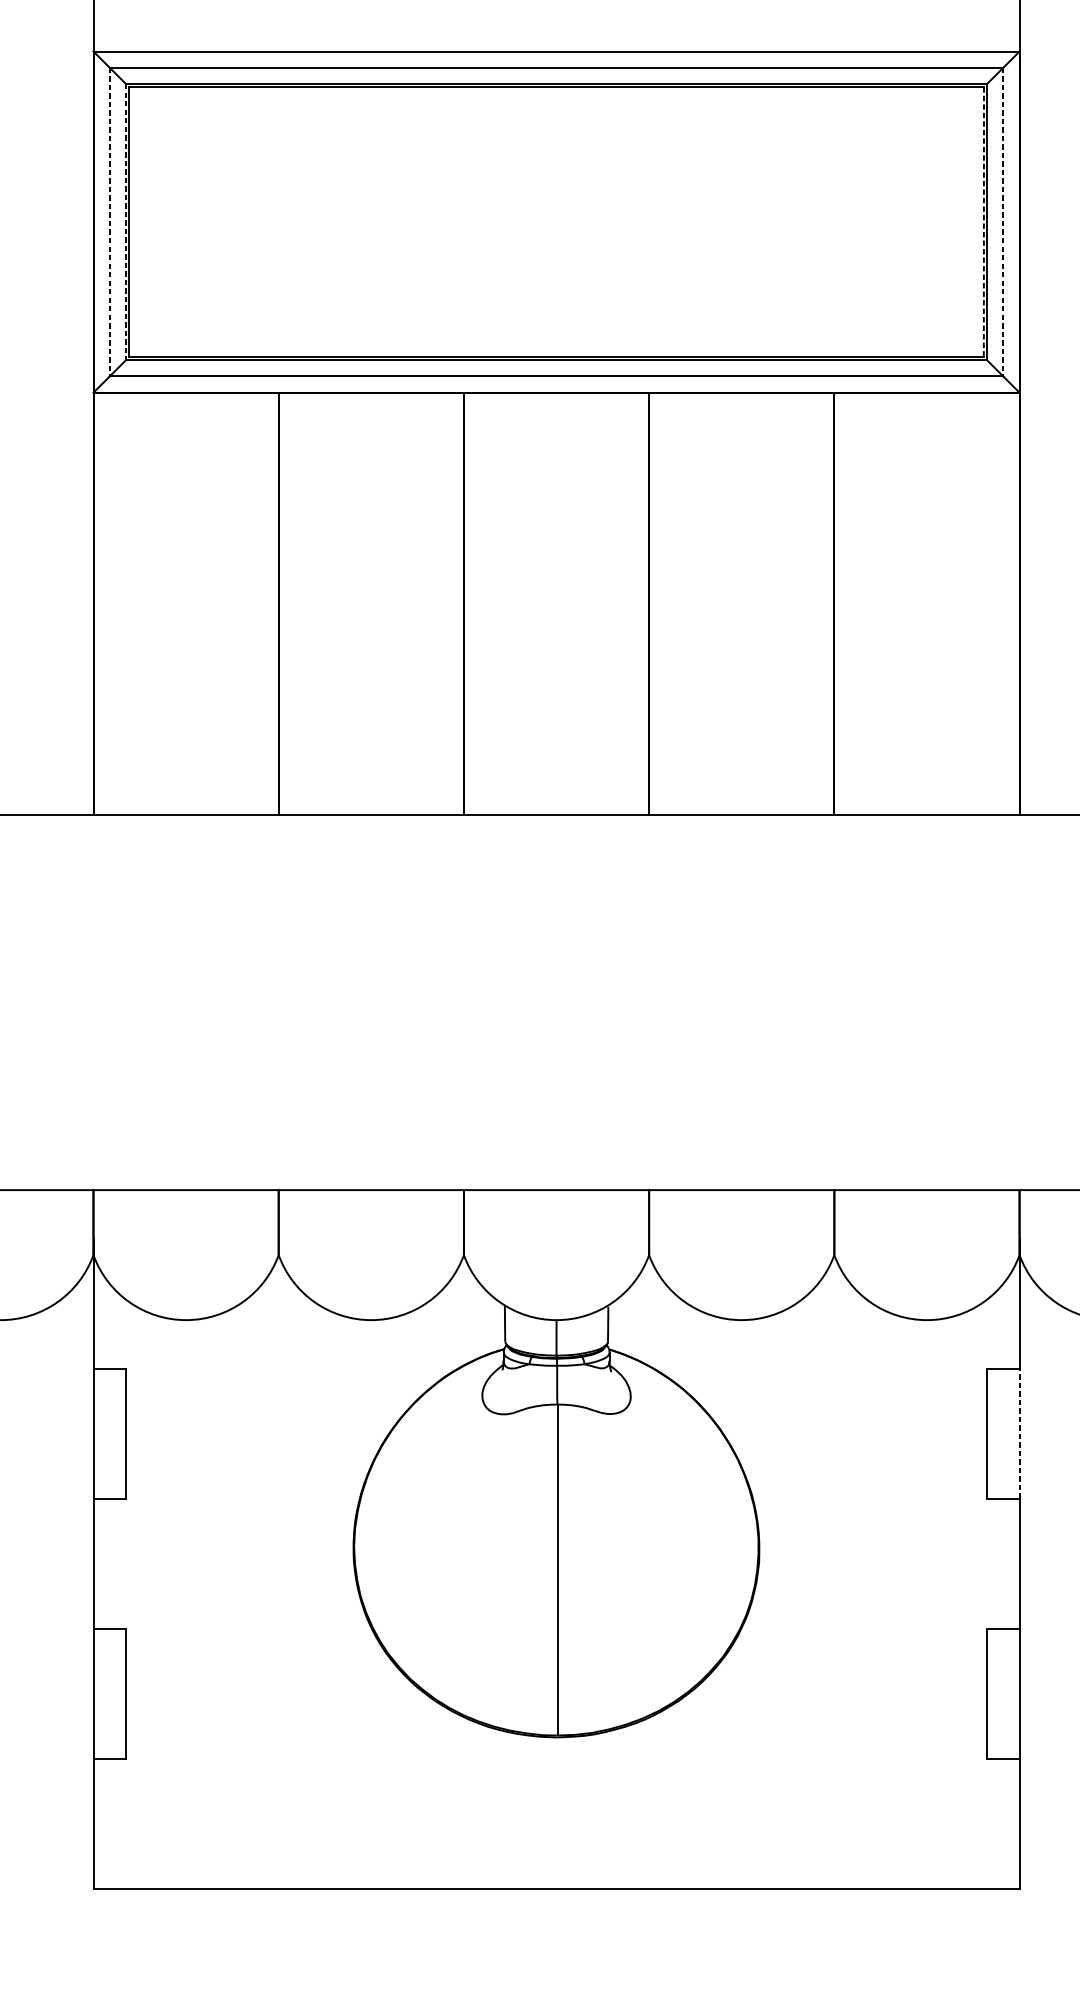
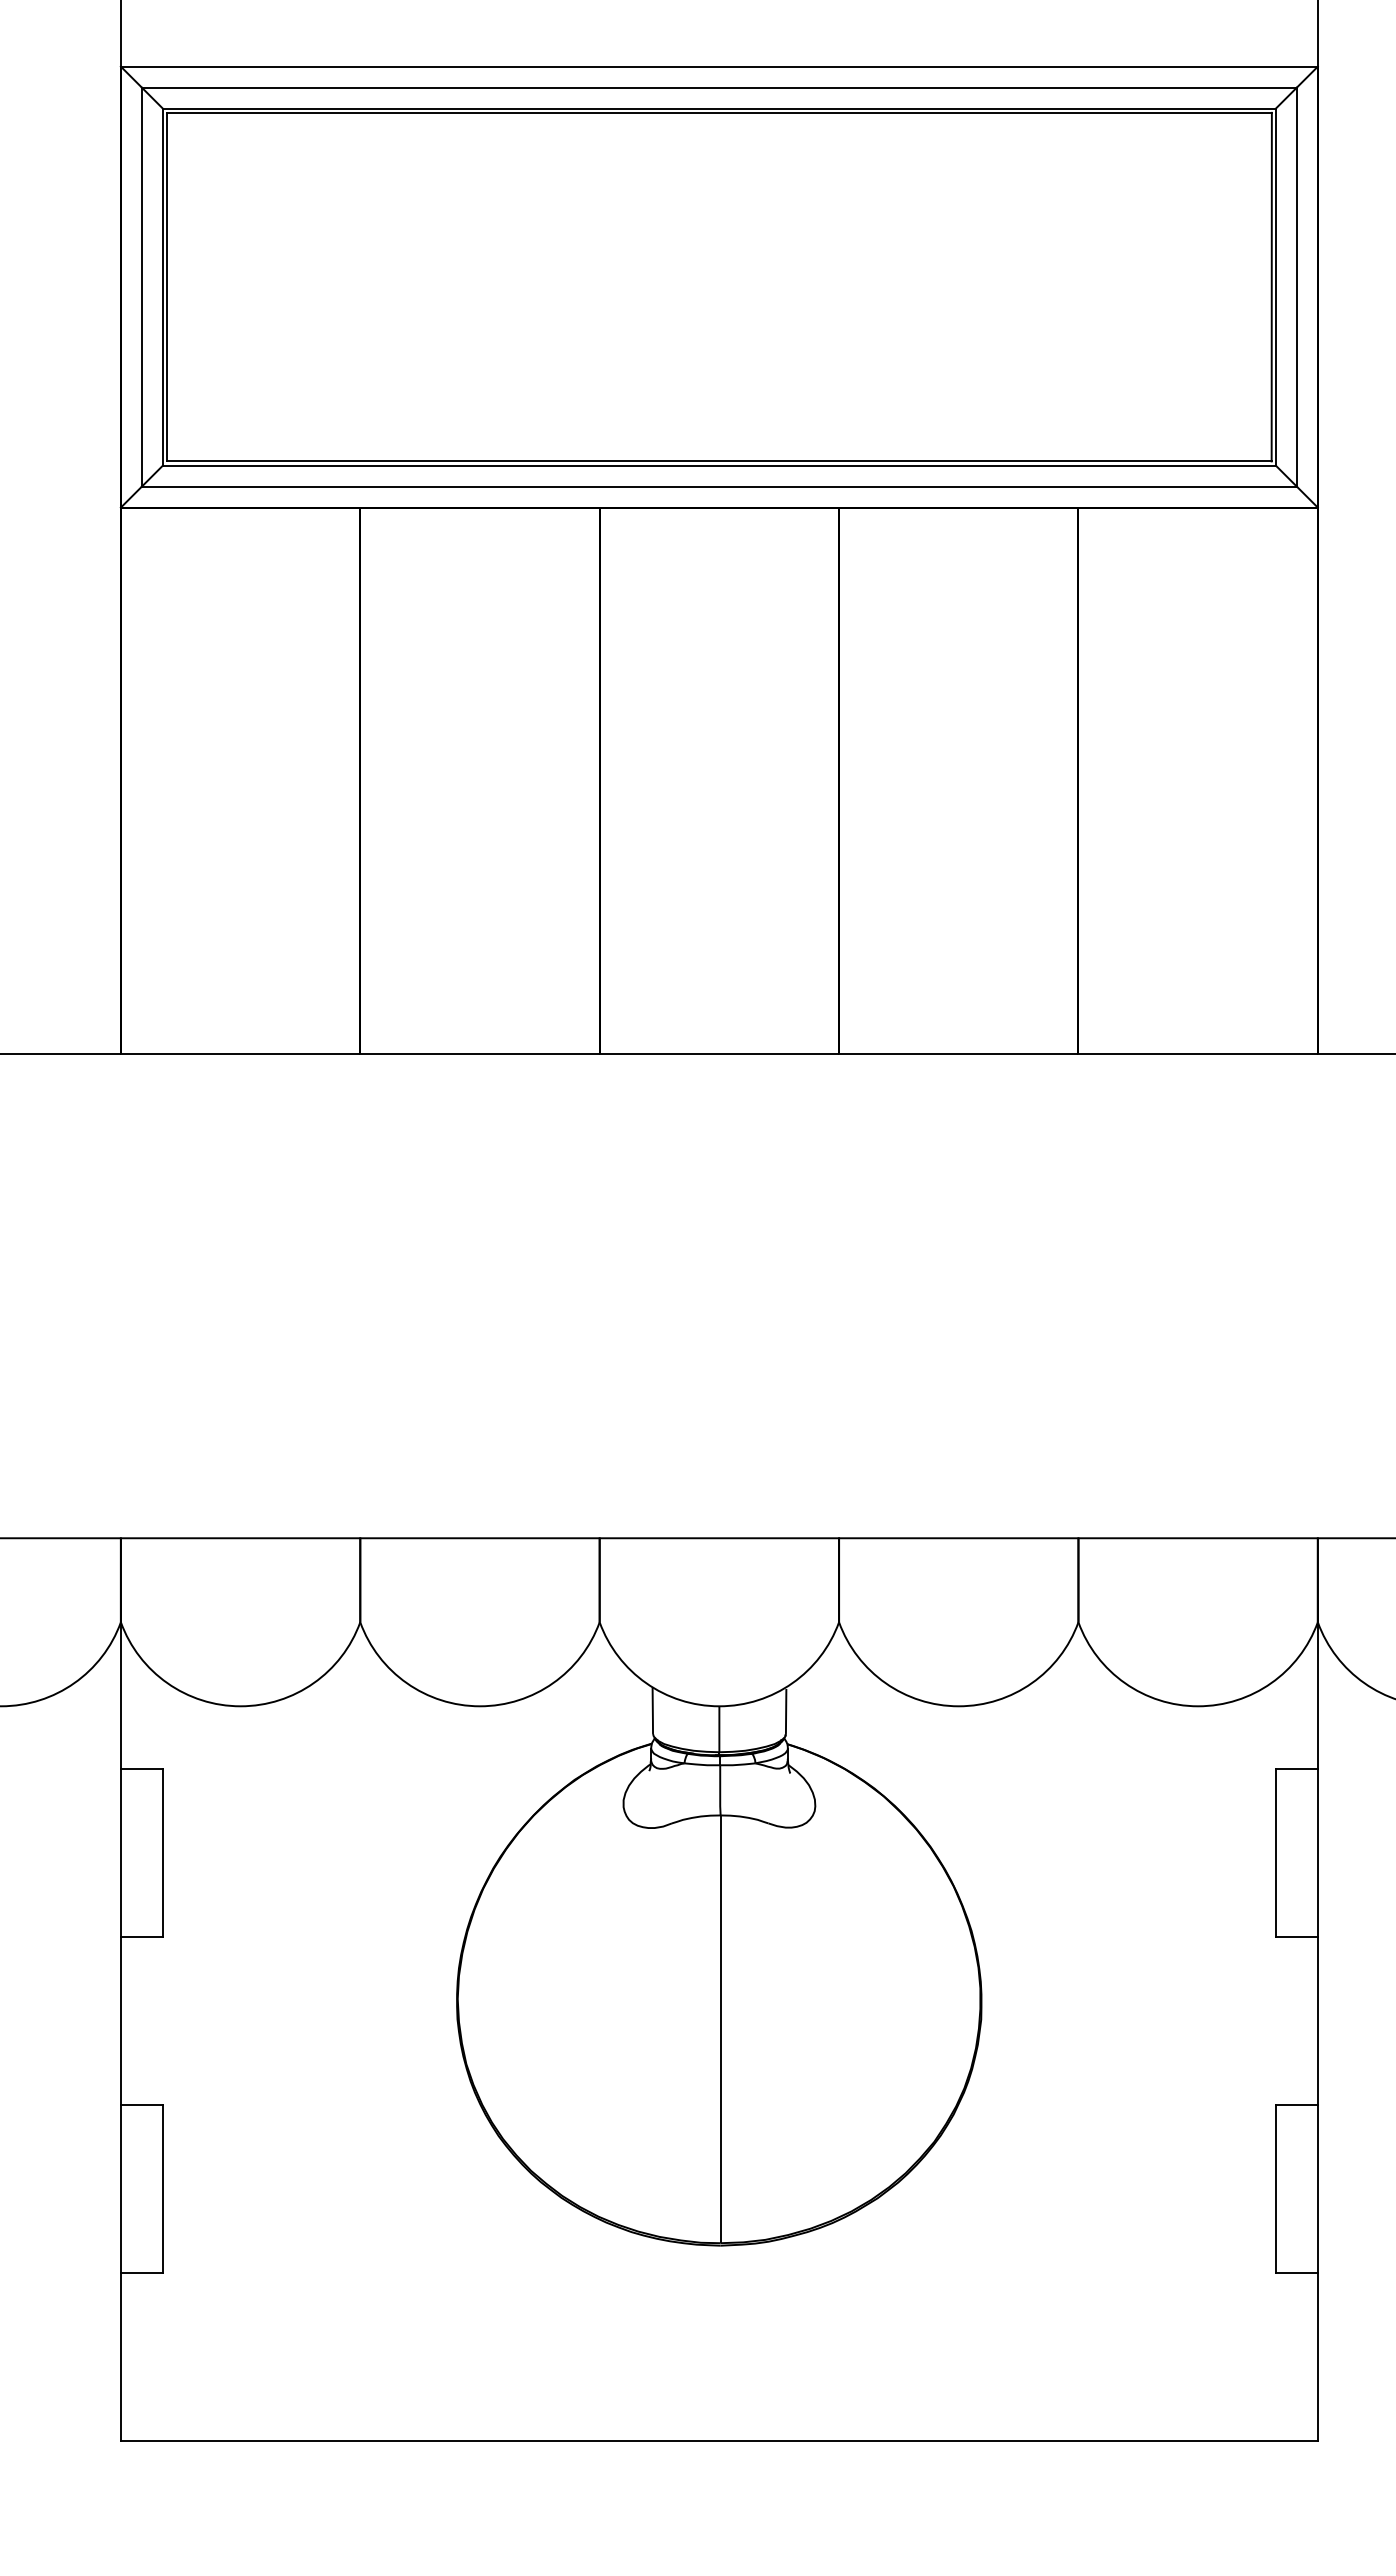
line: (109, 222) -> (141, 287), dashed -> solid
line: (125, 222) -> (162, 287), dashed -> solid
line: (983, 222) -> (1271, 287), dashed -> solid
line: (1003, 222) -> (1296, 287), dashed -> solid
line: (1019, 1434) -> (1317, 1853), dashed -> solid

